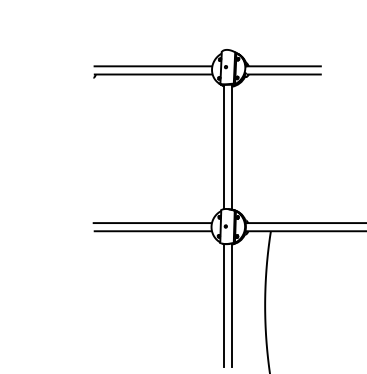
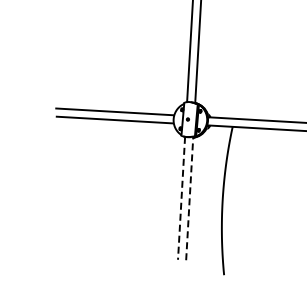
line: (223, 305) -> (181, 198), solid -> dashed
line: (232, 305) -> (190, 198), solid -> dashed

